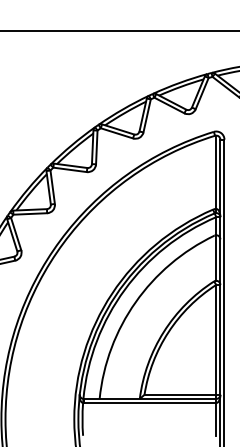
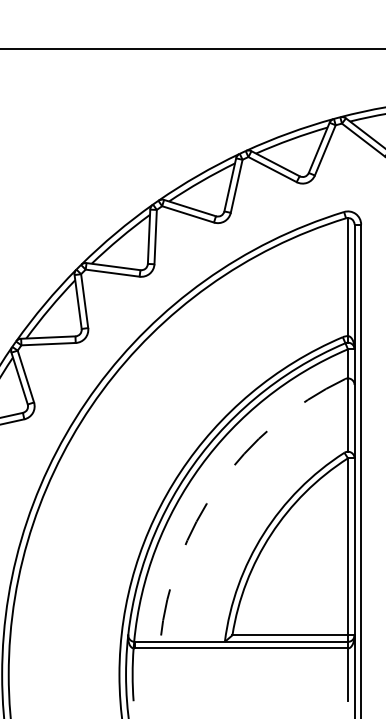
arc: (135, 302) -> (217, 486), solid -> dashed

